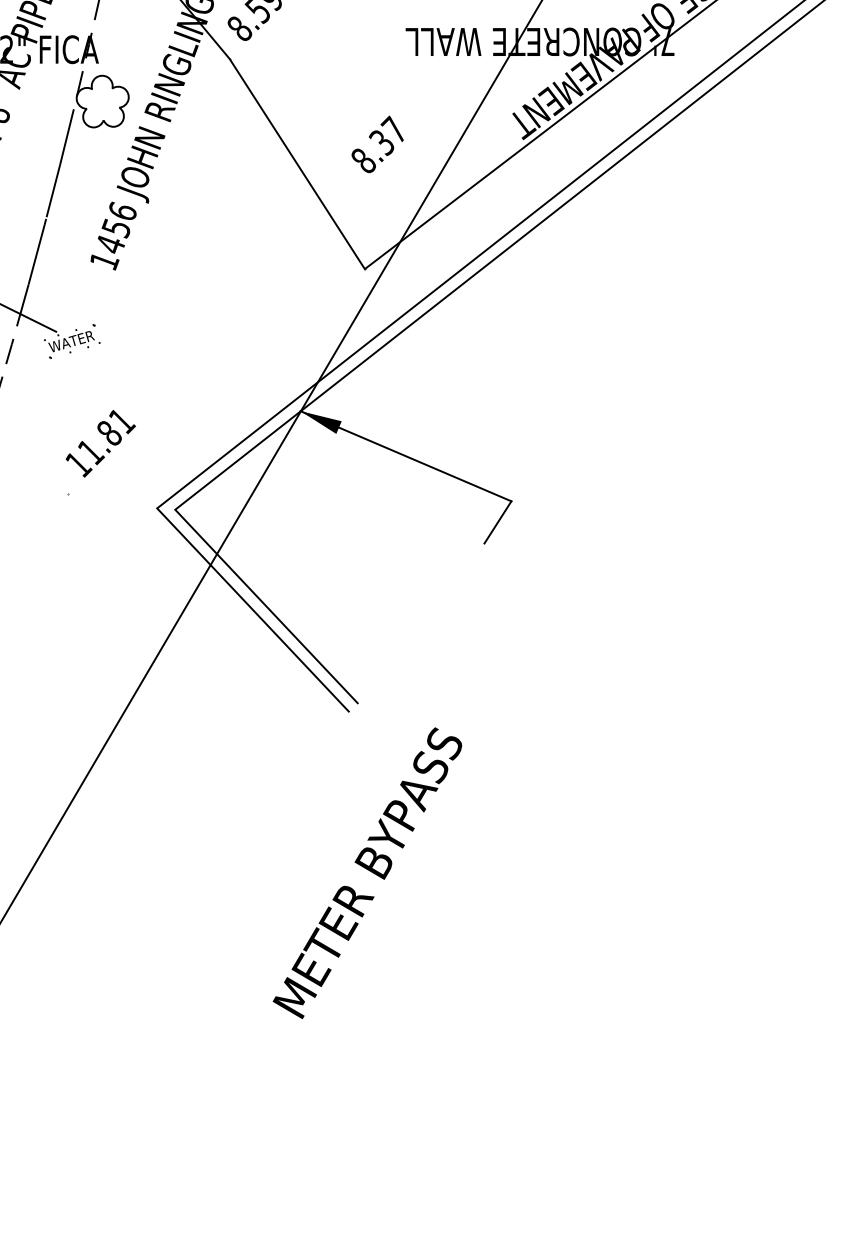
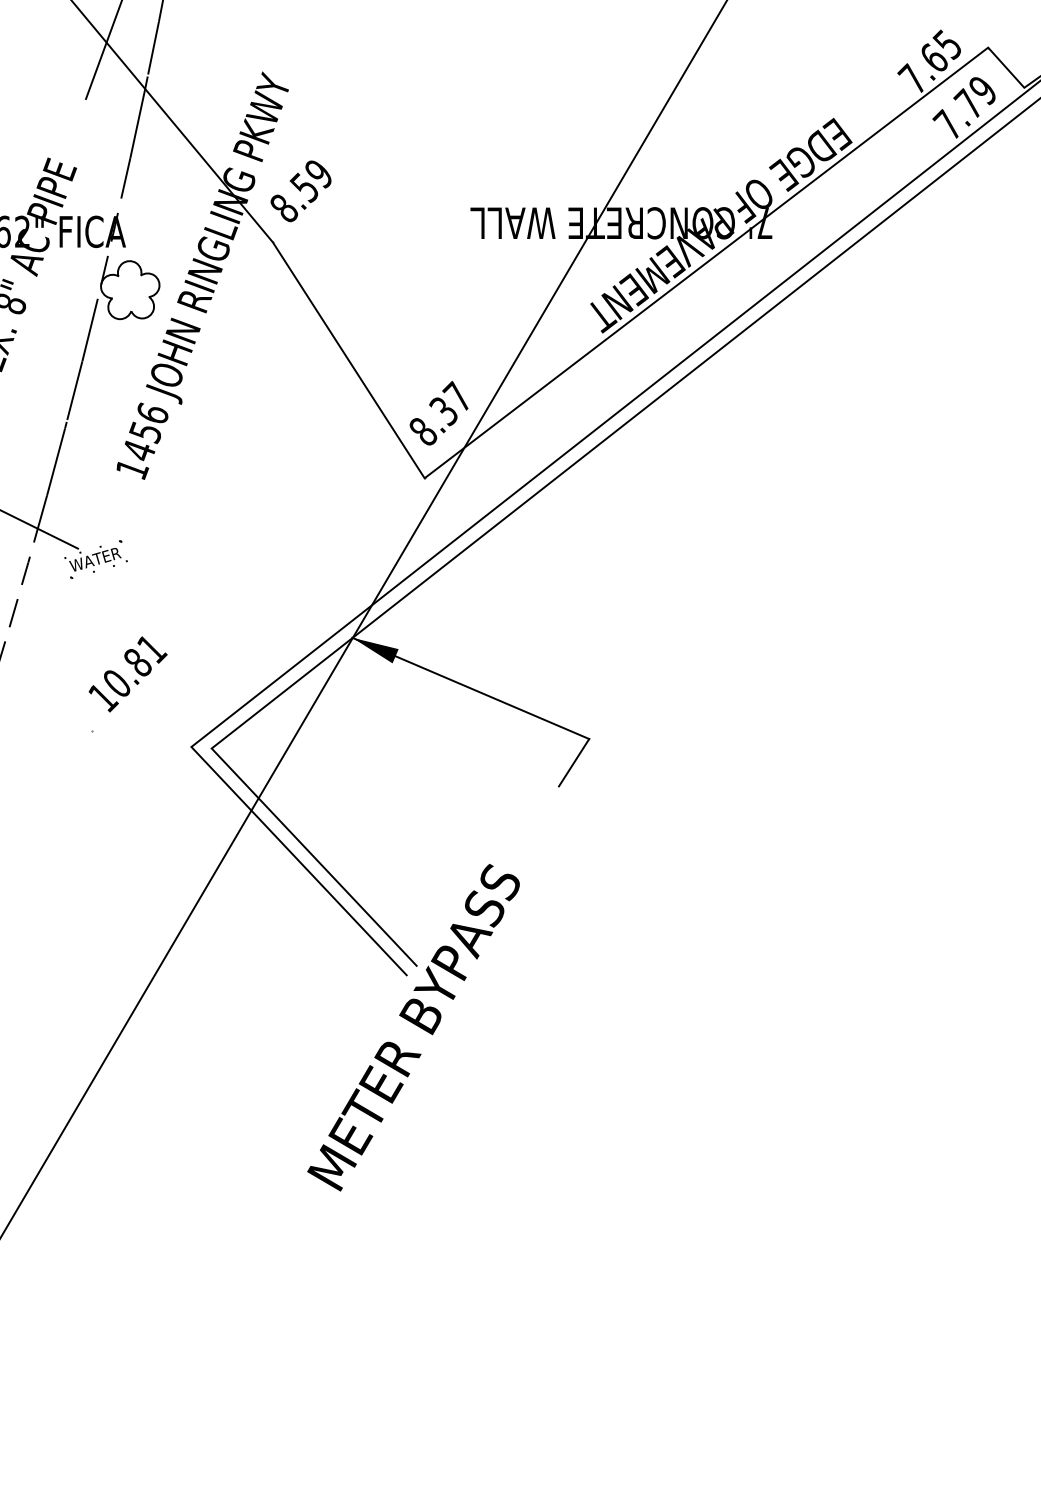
text: (377, 144) -> (438, 413), moved
text: (91, 452) -> (117, 684), 11.81 -> 10.81
text: (367, 873) -> (413, 1027), moved

